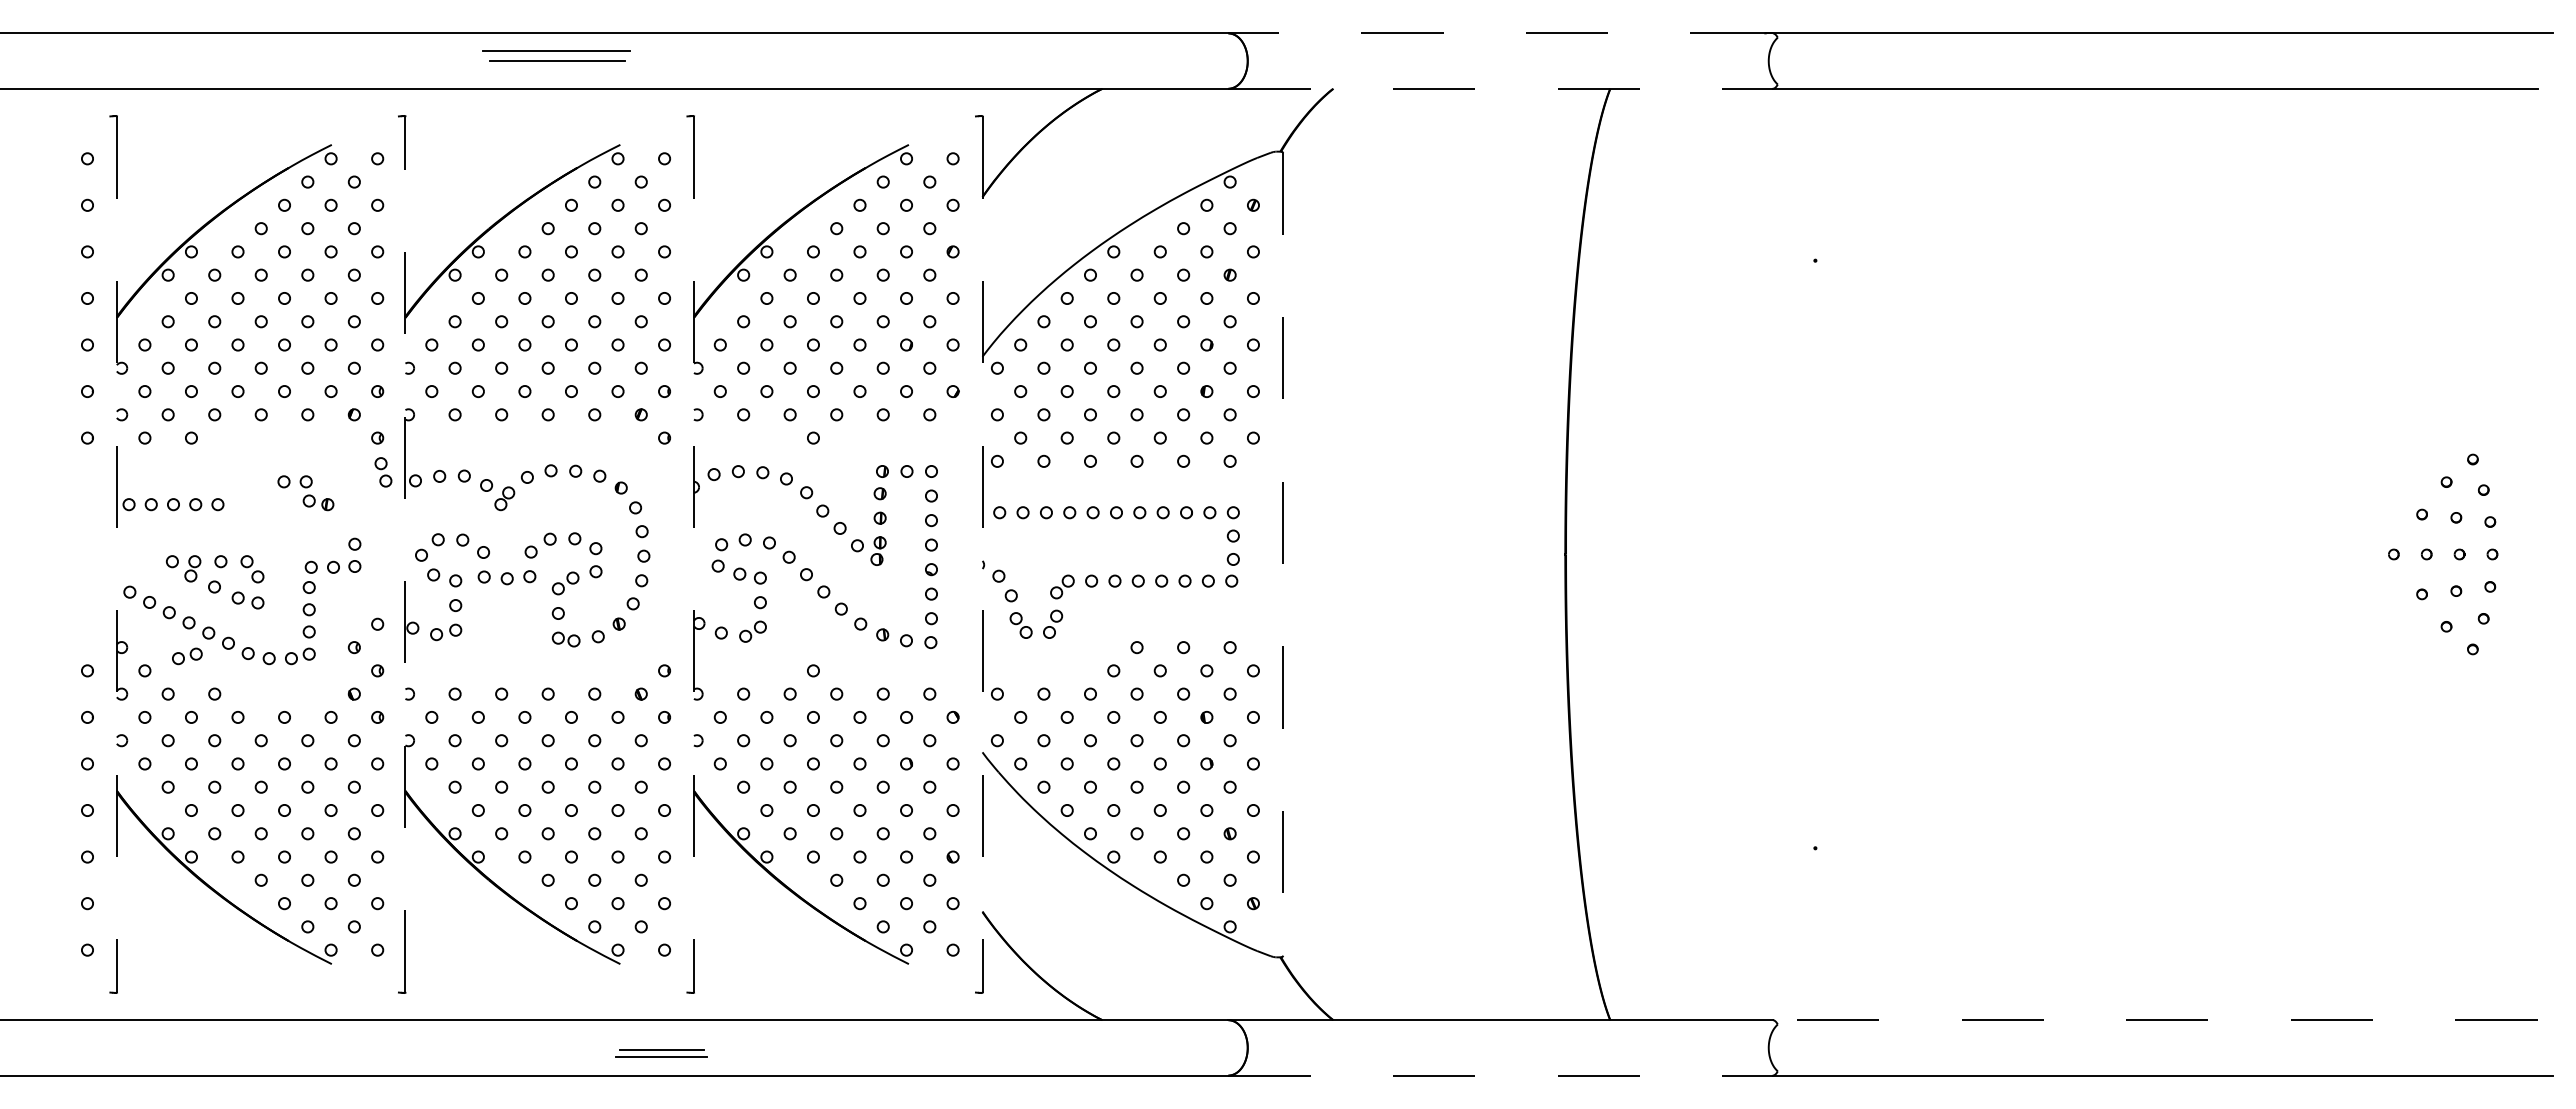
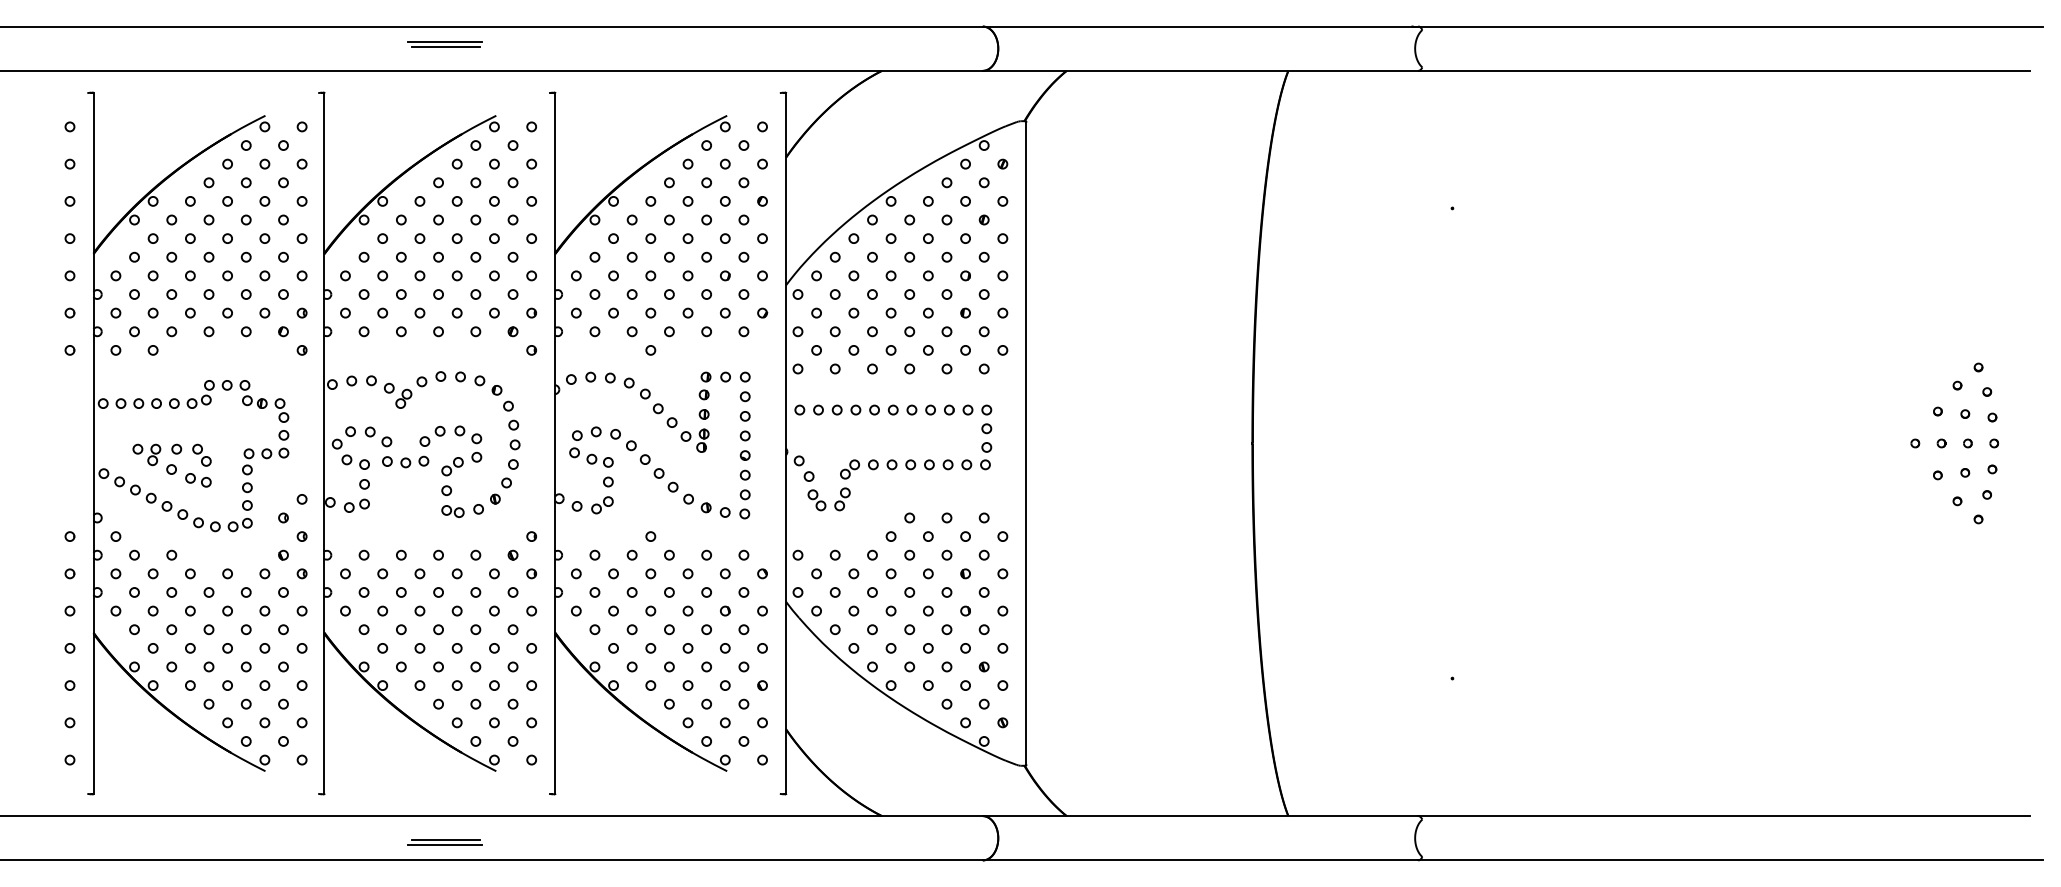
line: (1500, 33) -> (1200, 26), dashed -> solid
part: (556, 55) -> (445, 44), size x0.62
line: (1501, 88) -> (1201, 70), dashed -> solid
part: (383, 472) -> (282, 410), moved
part: (250, 493) -> (200, 394), added
line: (405, 554) -> (324, 443), dashed -> solid
line: (1282, 554) -> (1026, 443), dashed -> solid
line: (116, 555) -> (93, 444), dashed -> solid
line: (694, 555) -> (555, 444), dashed -> solid
line: (982, 555) -> (786, 444), dashed -> solid
part: (187, 656) -> (149, 525), removed
line: (2154, 1020) -> (1723, 816), dashed -> solid
part: (661, 1053) -> (445, 842), moved
line: (1501, 1075) -> (1201, 860), dashed -> solid

